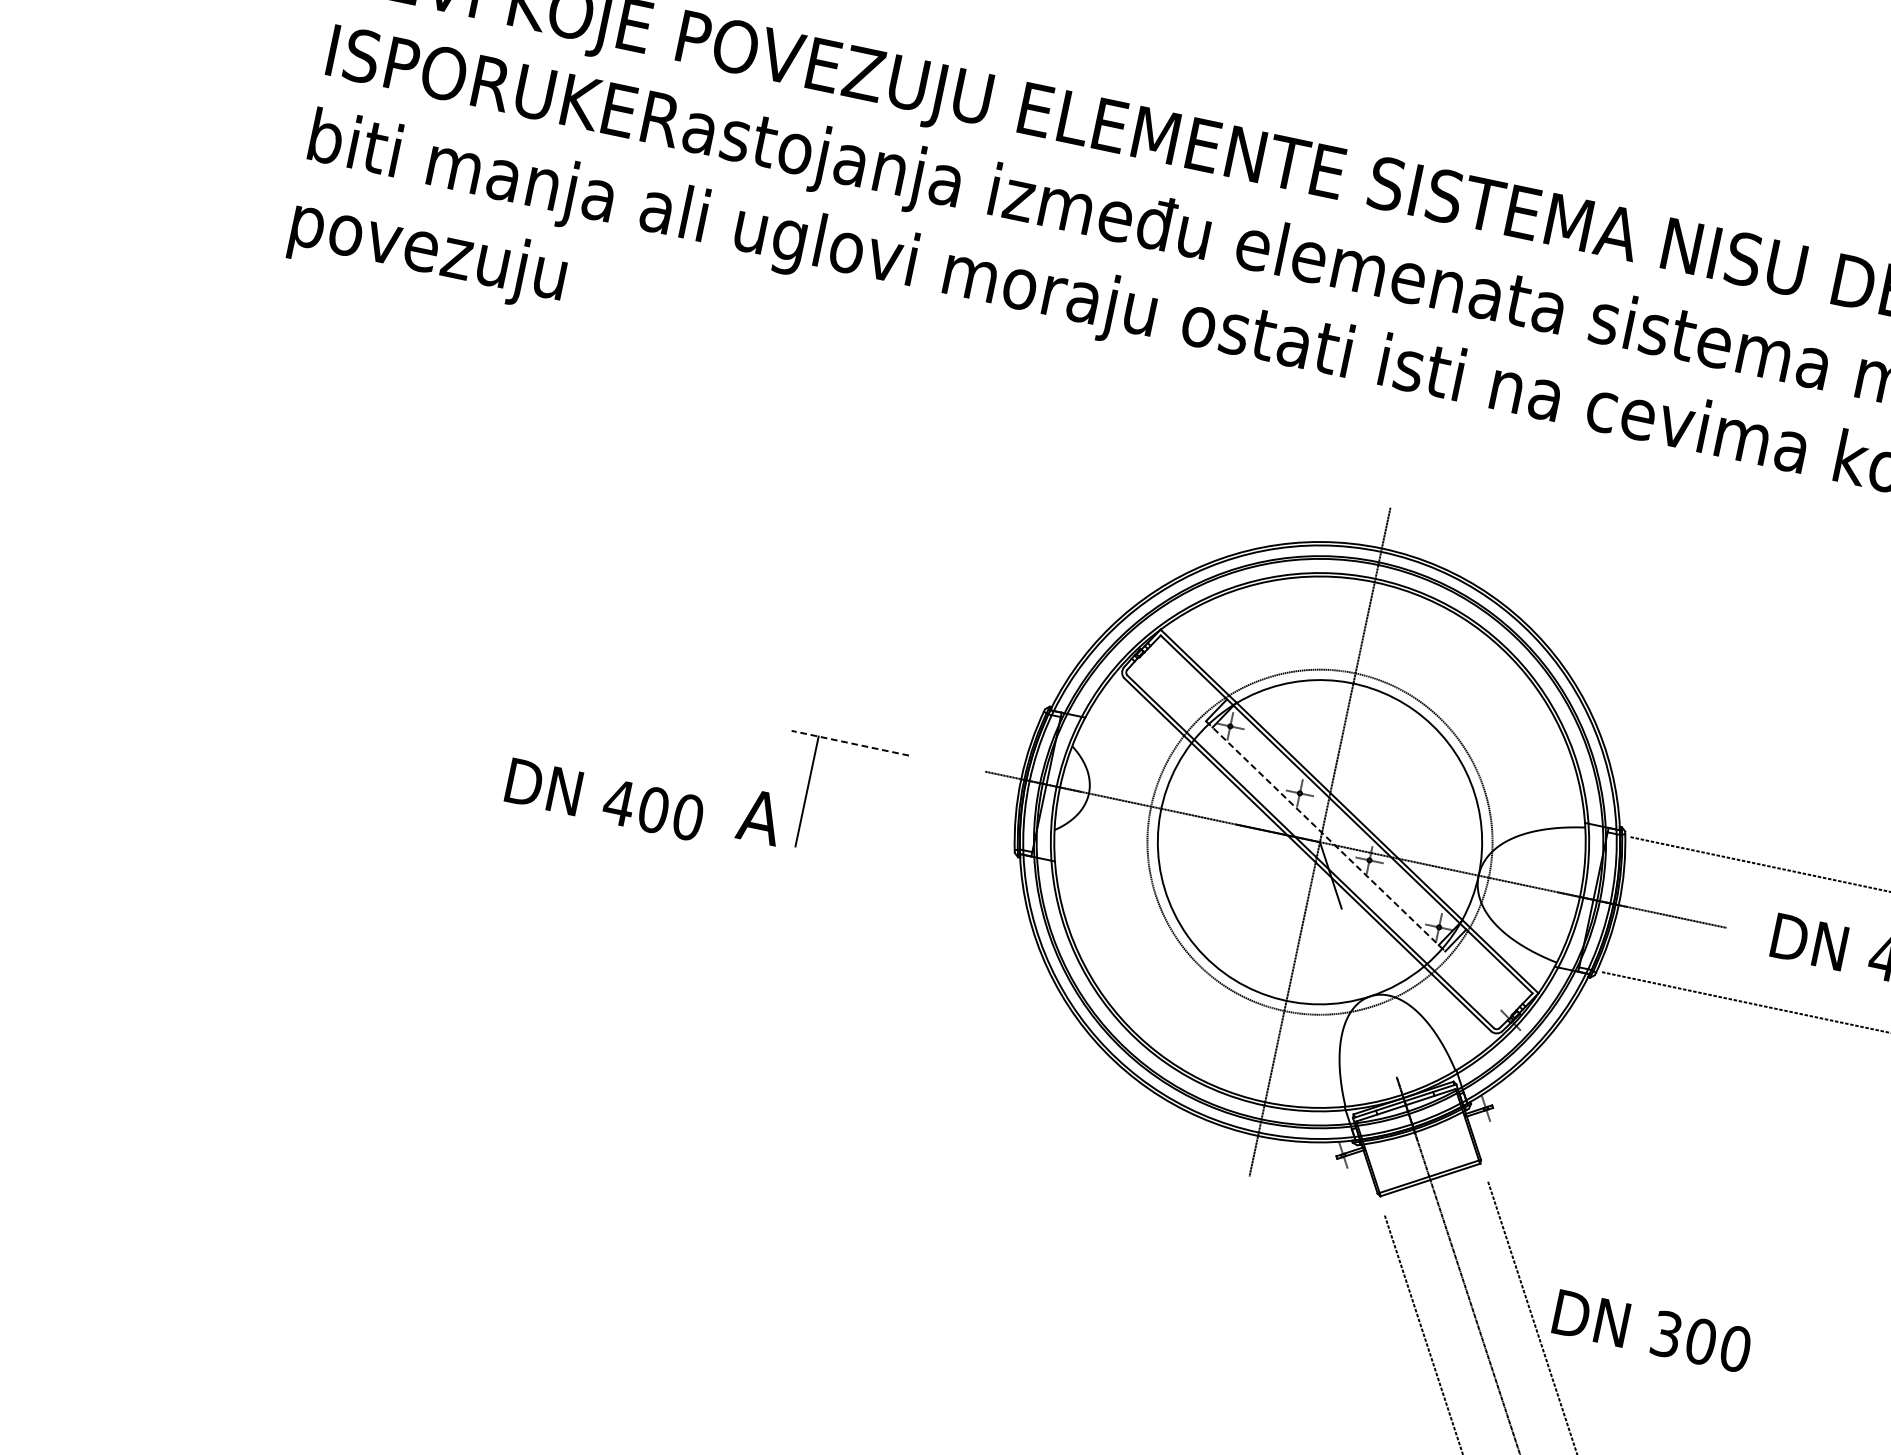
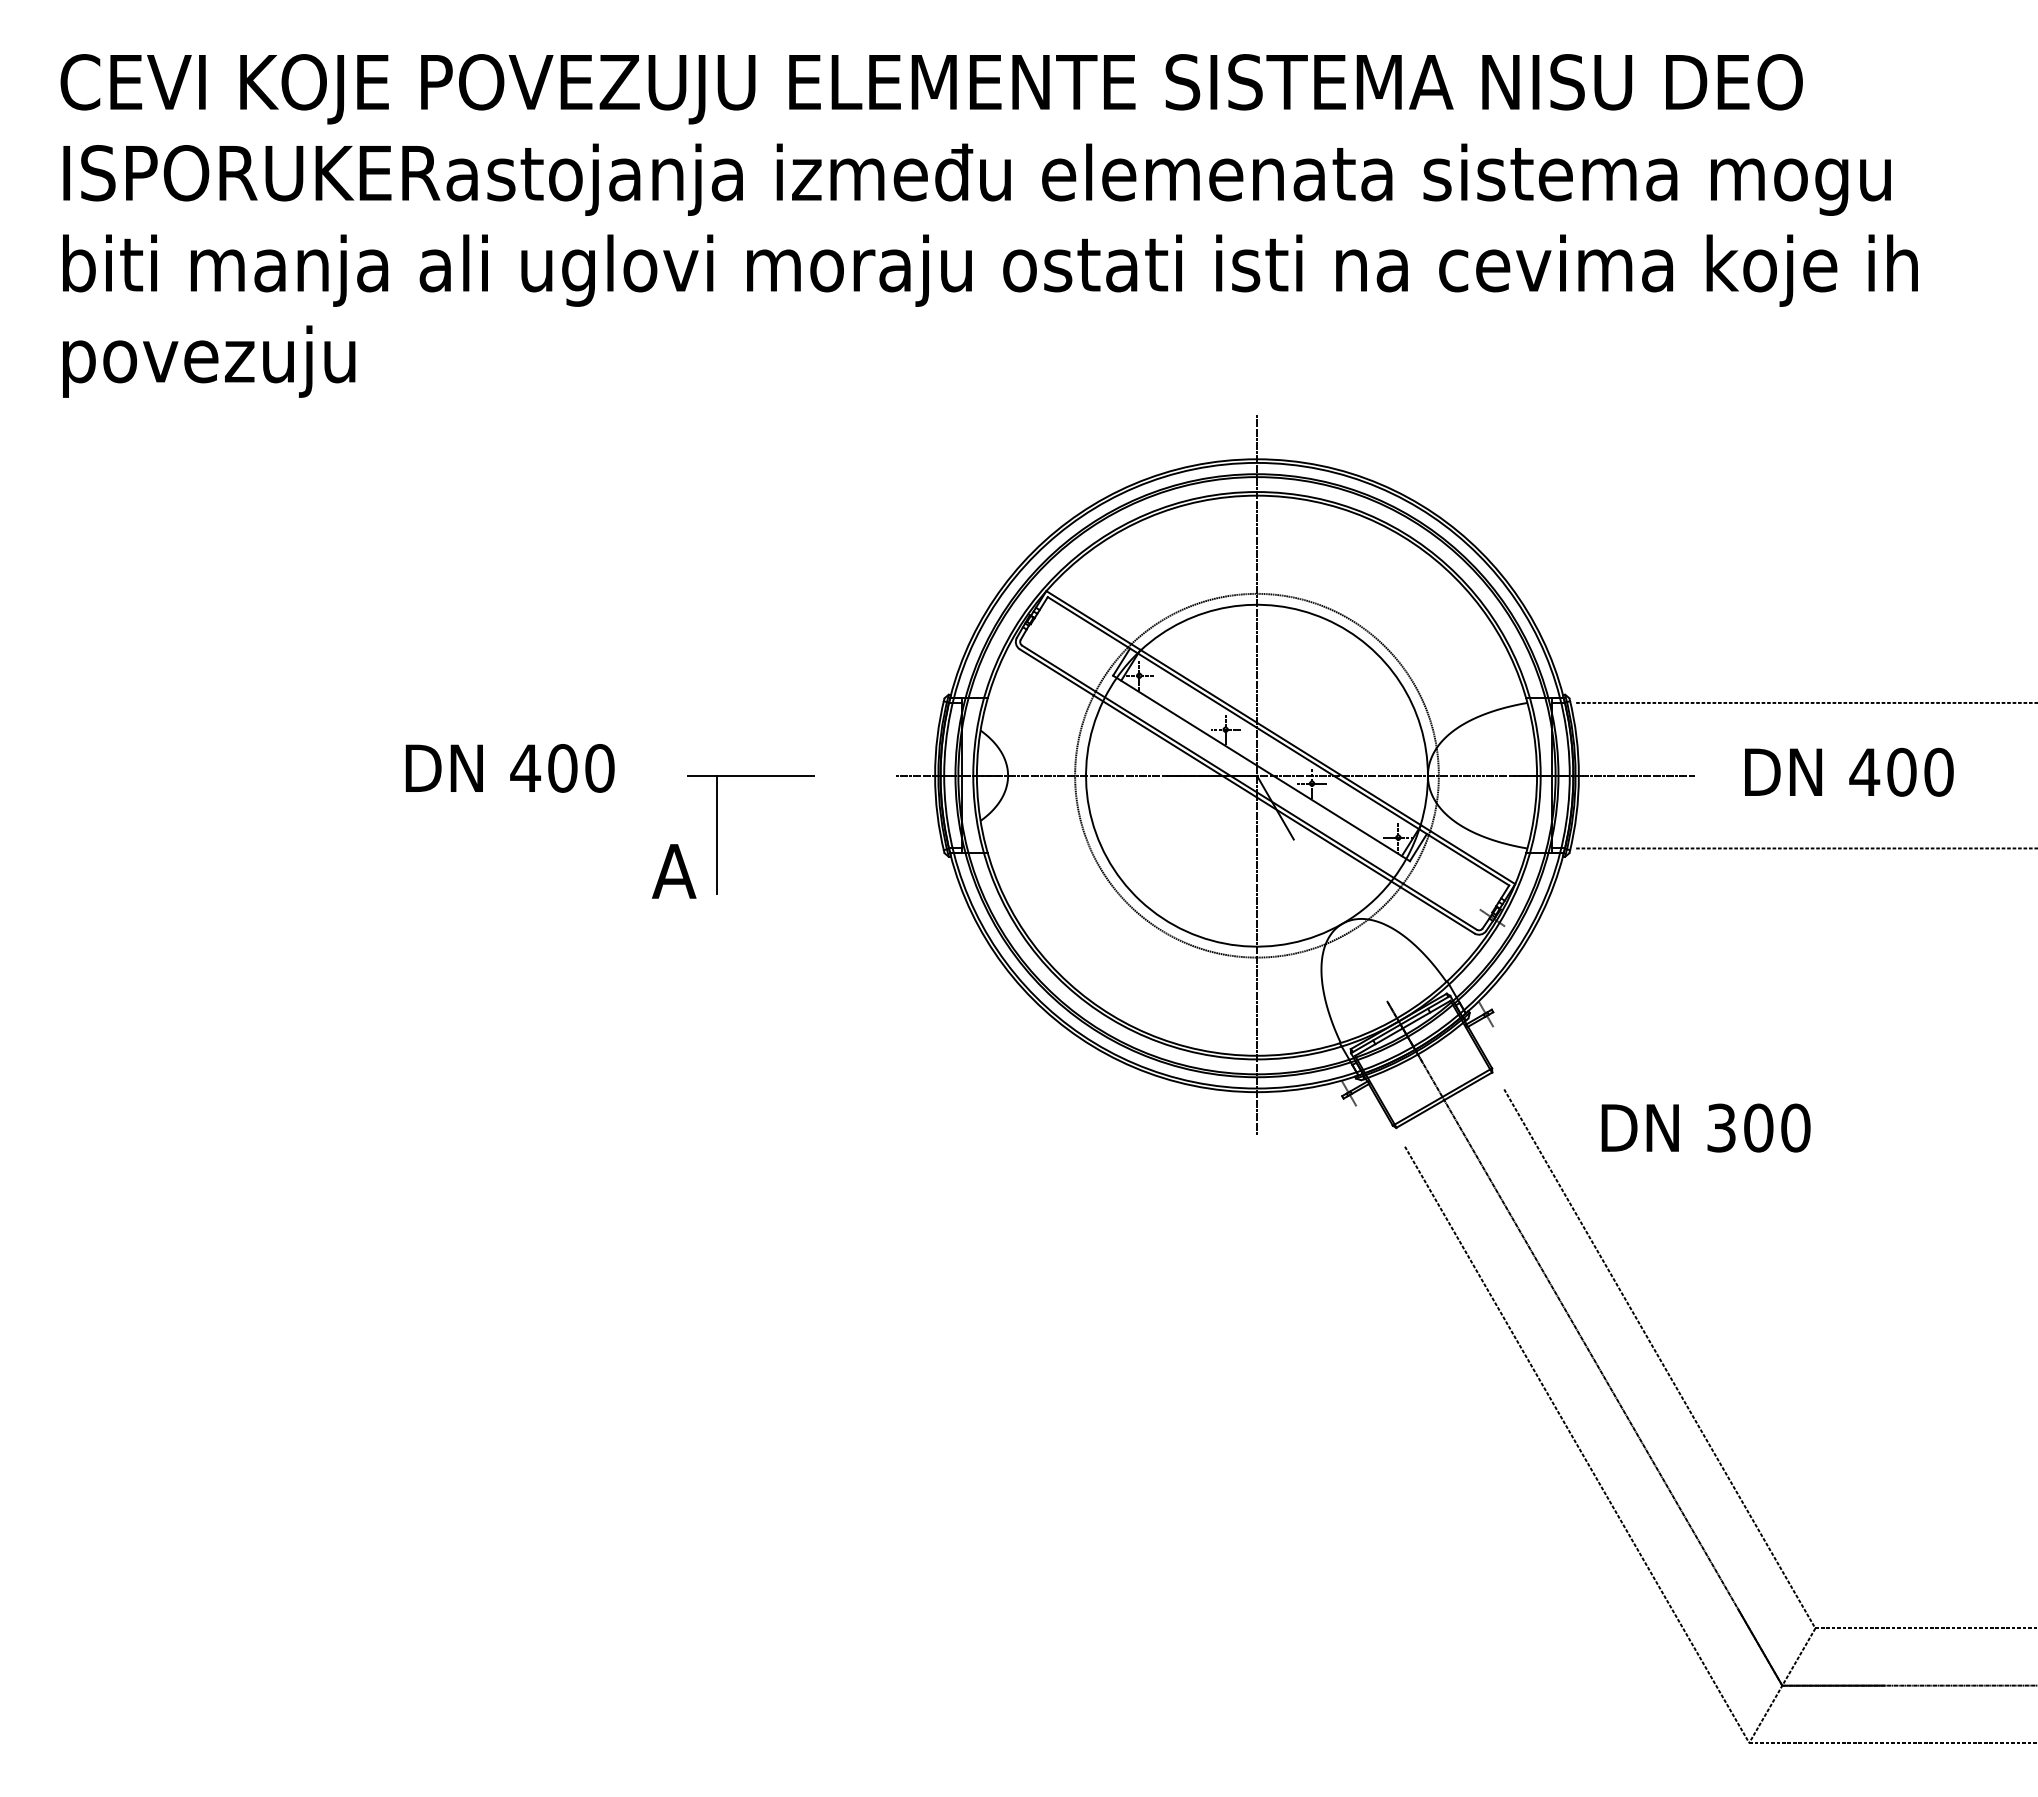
line: (849, 742) -> (750, 775), dashed -> solid
text: (604, 799) -> (509, 768), moved
line: (1325, 836) -> (1261, 768), dashed -> solid
text: (1651, 1330) -> (1705, 1127), moved

